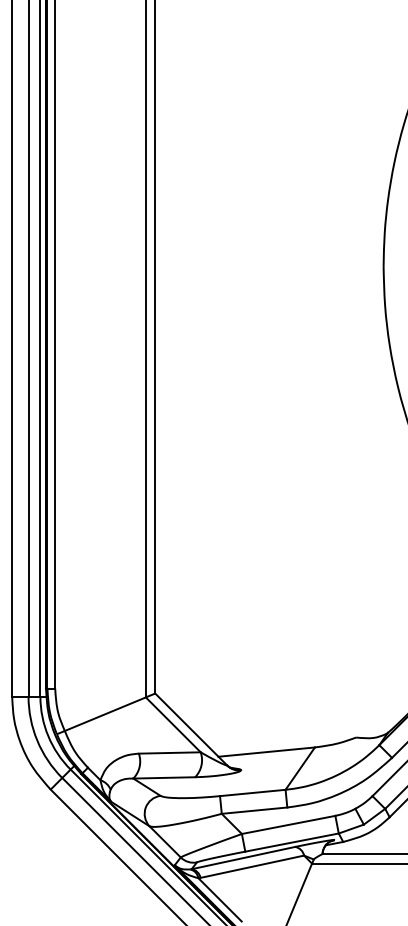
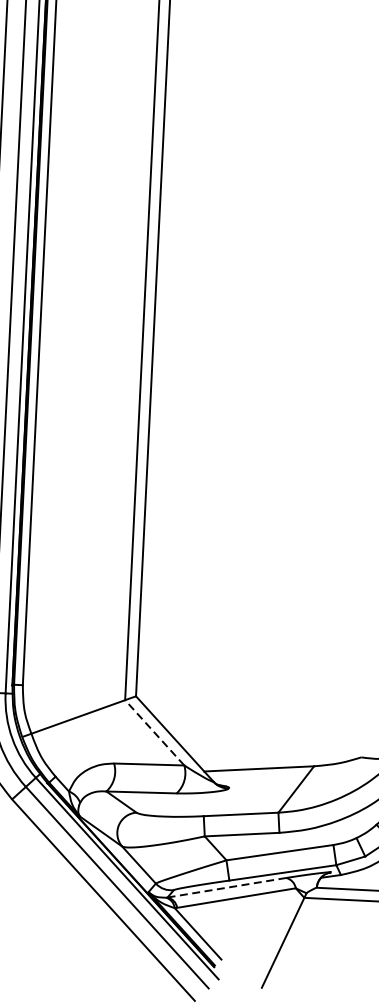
line: (173, 724) -> (154, 732), solid -> dashed
line: (243, 858) -> (226, 888), solid -> dashed

